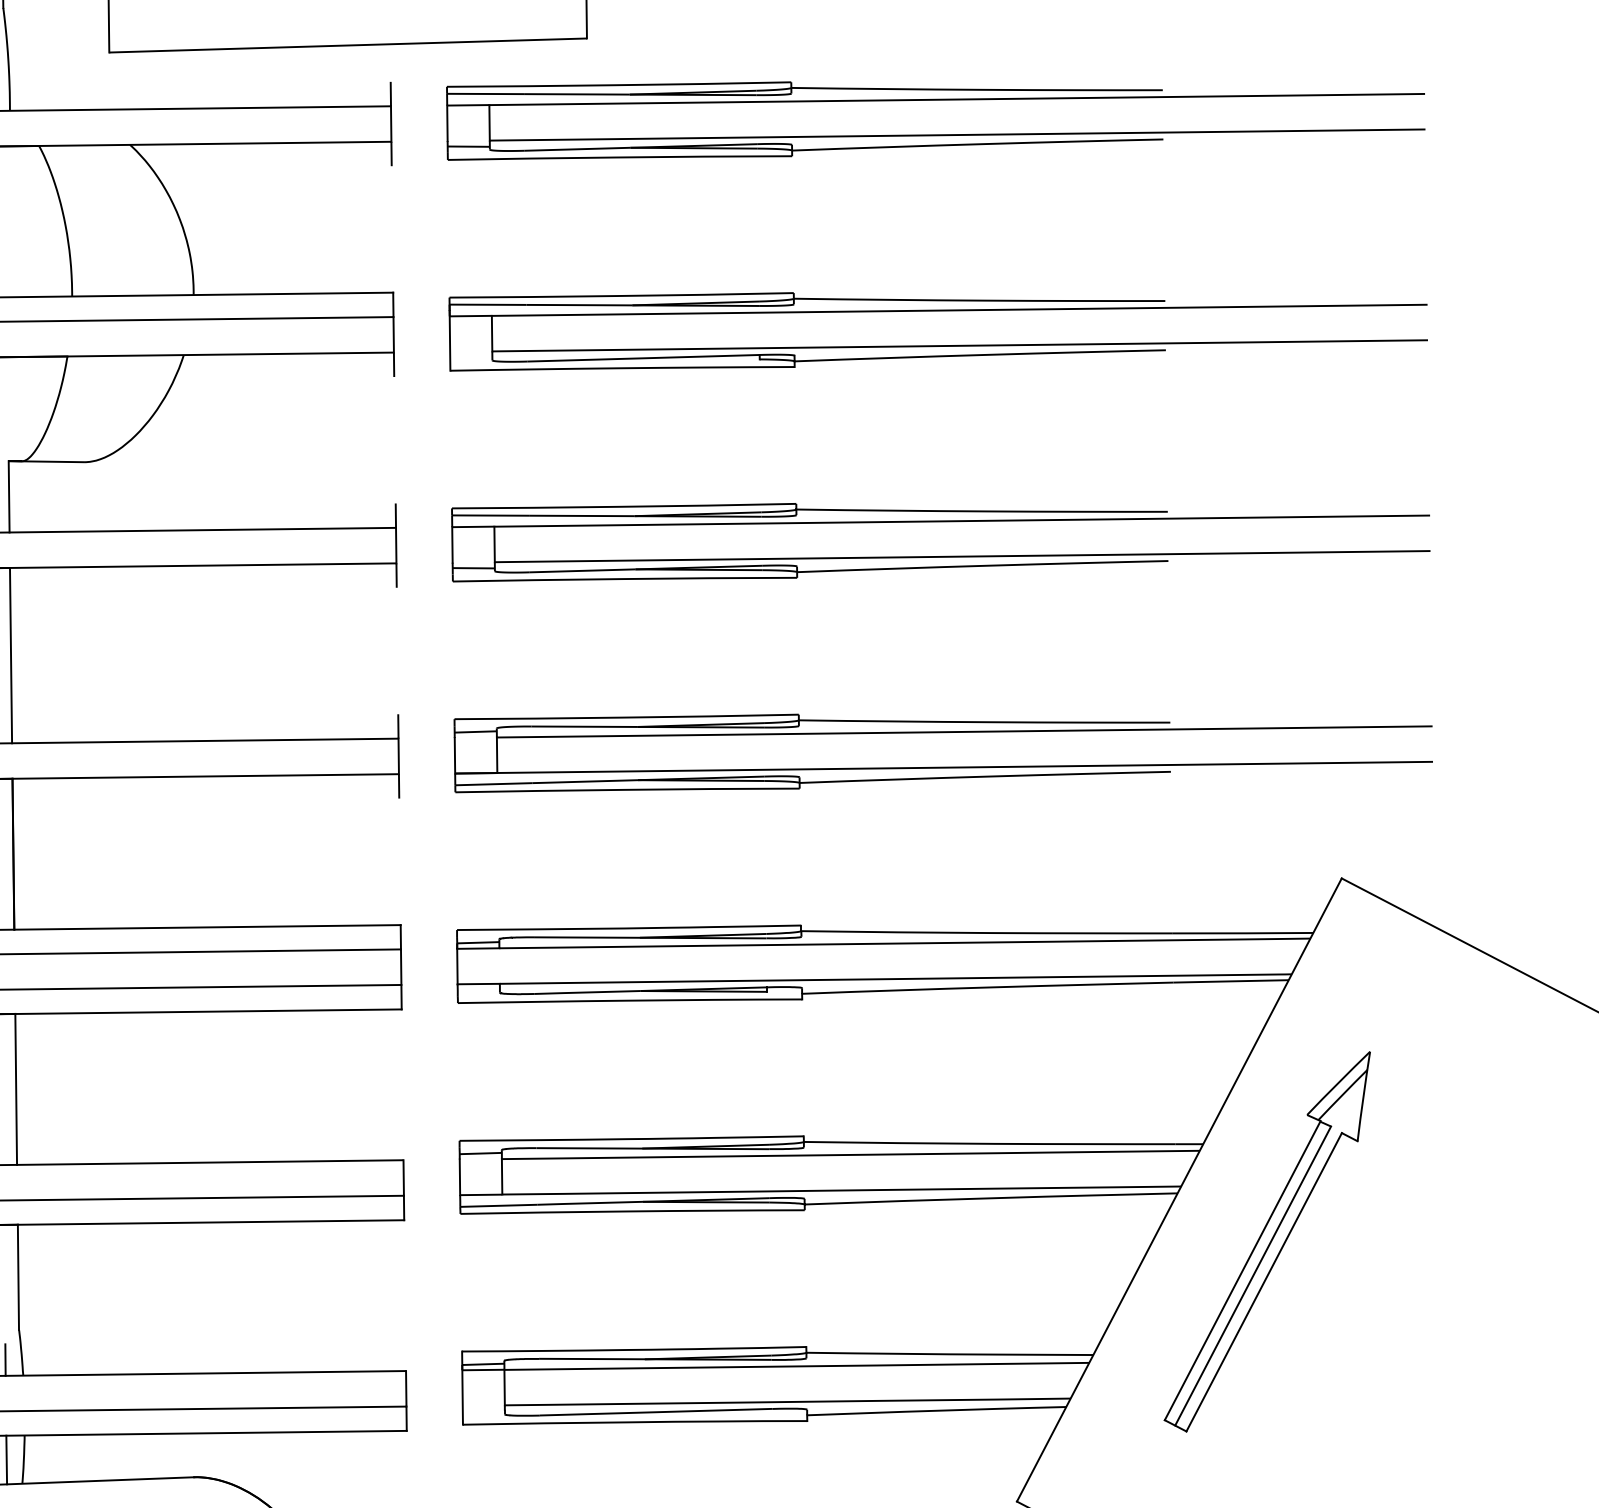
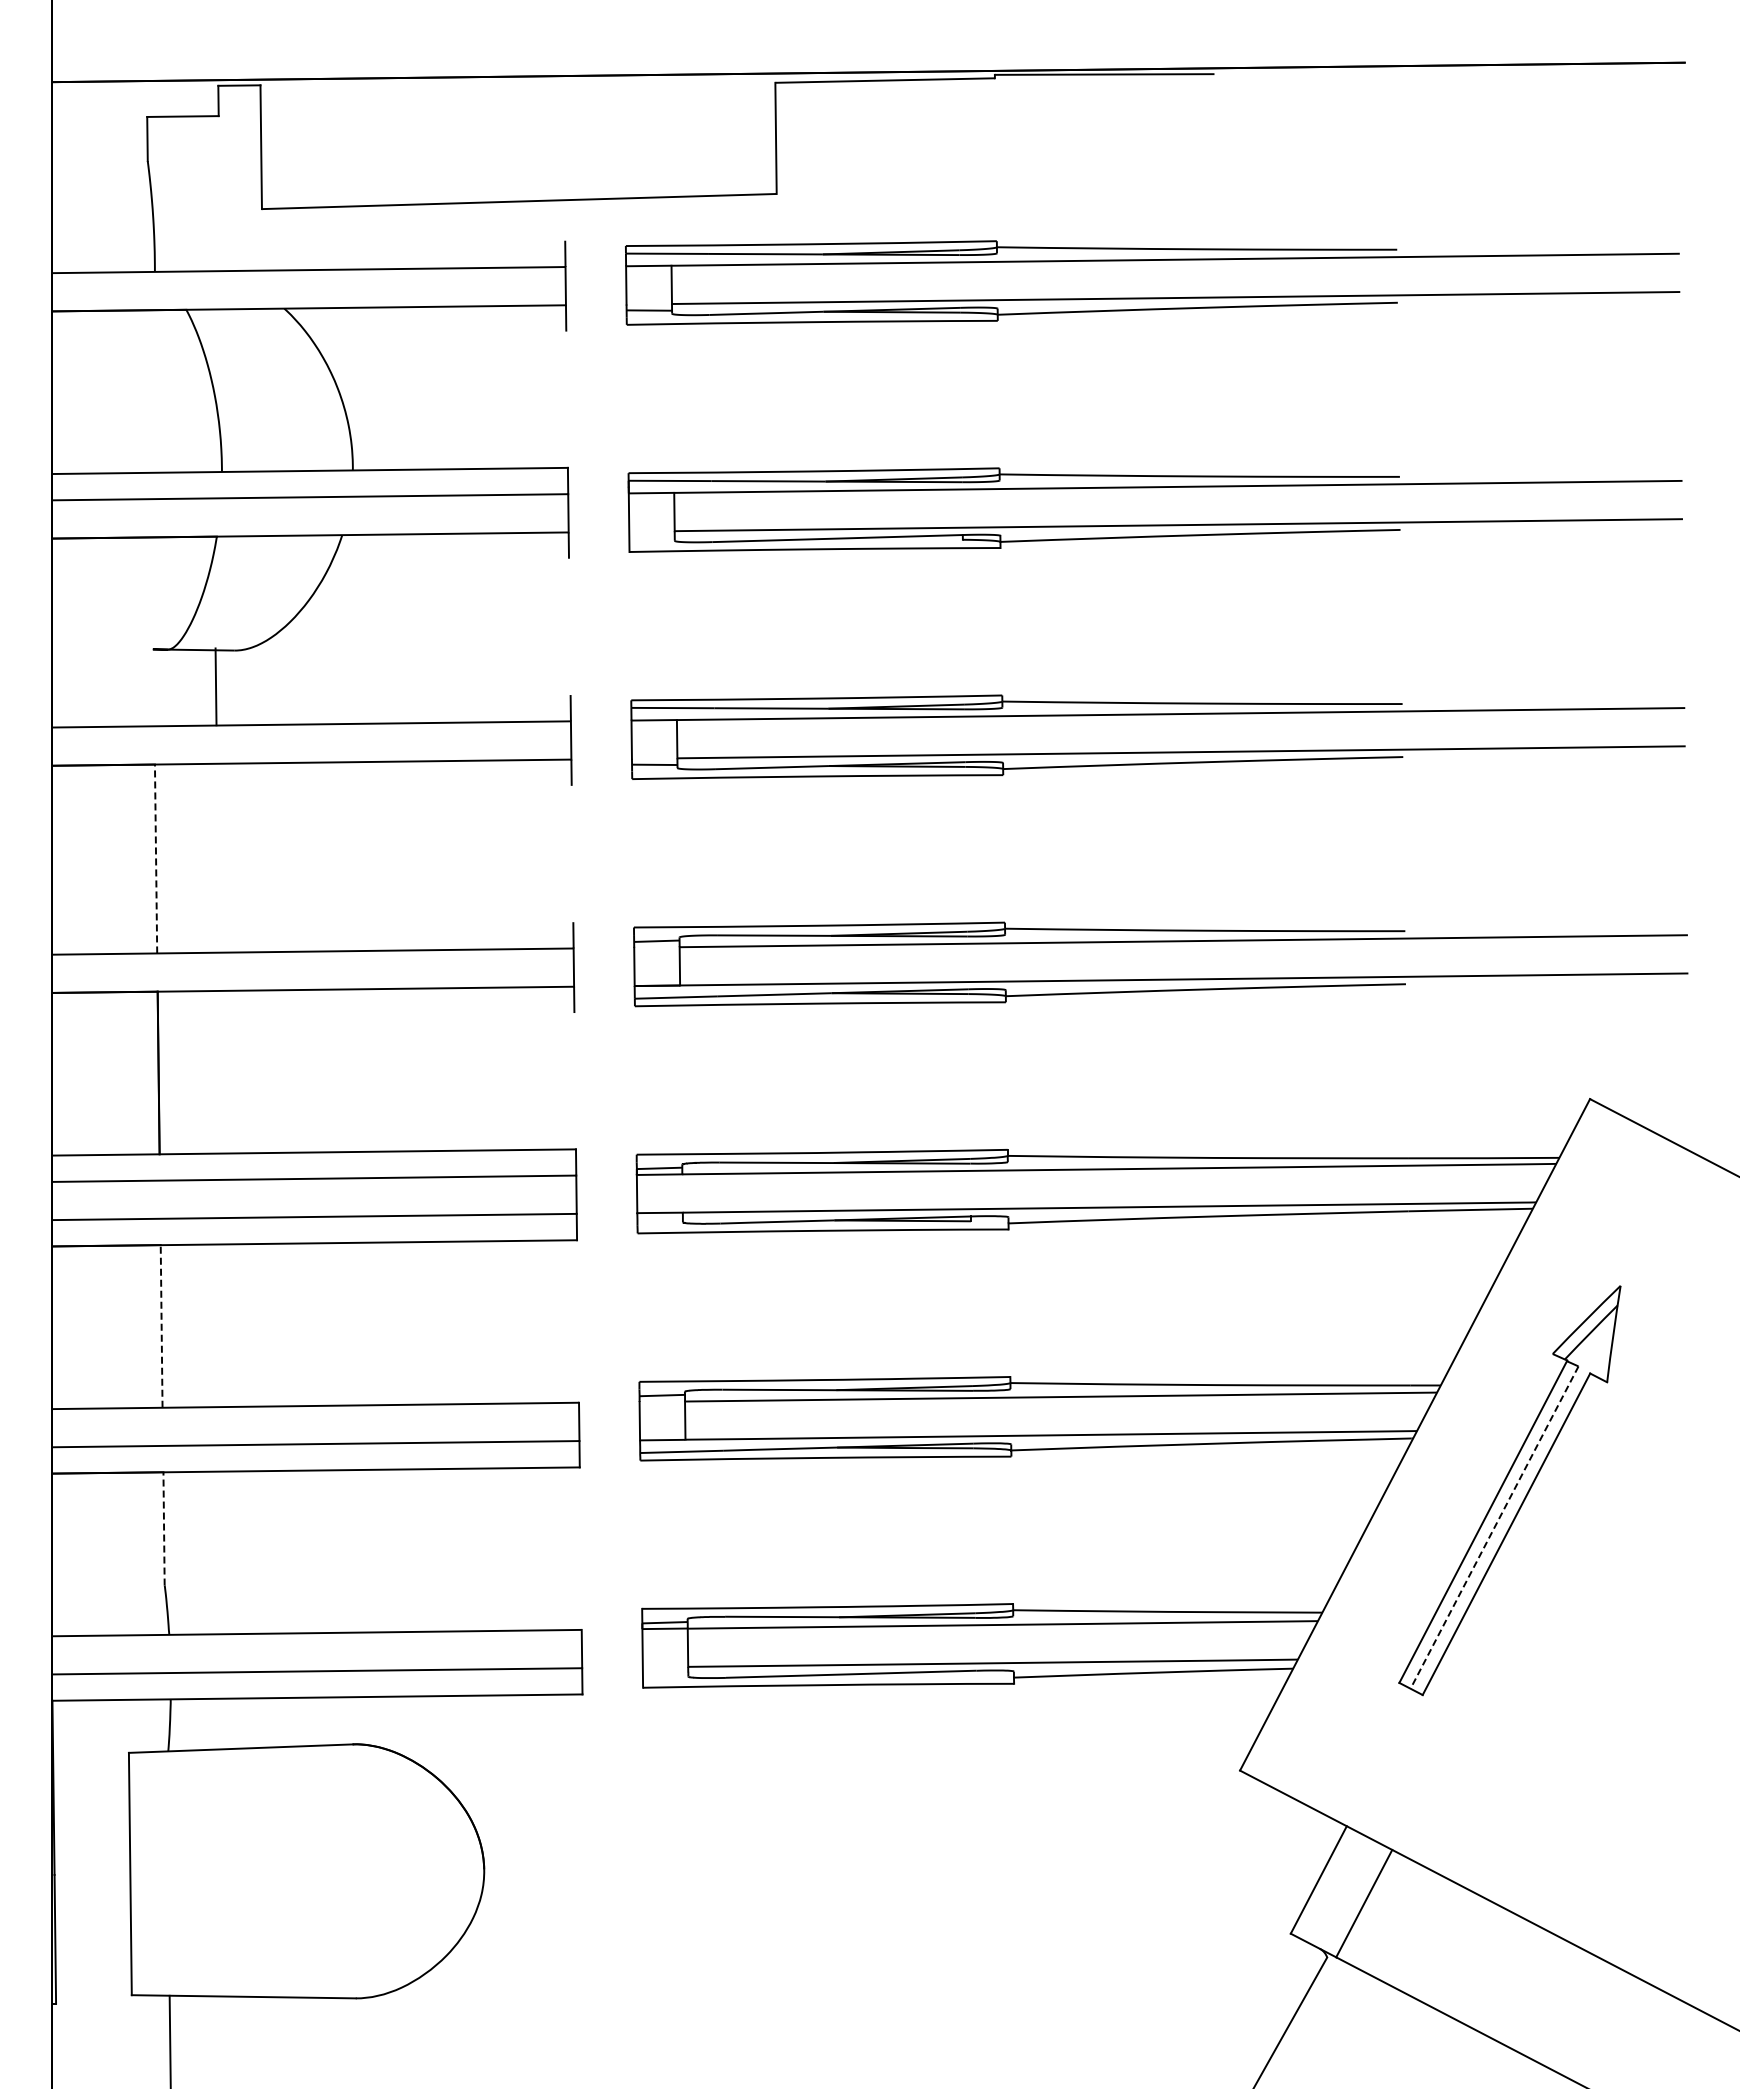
line: (8, 496) -> (215, 686), moved
line: (11, 655) -> (156, 858), solid -> dashed
line: (16, 1088) -> (161, 1325), solid -> dashed
line: (18, 1276) -> (164, 1528), solid -> dashed
line: (1253, 1276) -> (1494, 1527), solid -> dashed
line: (4, 1360) -> (149, 1618), removed
line: (6, 1459) -> (151, 1725), removed

